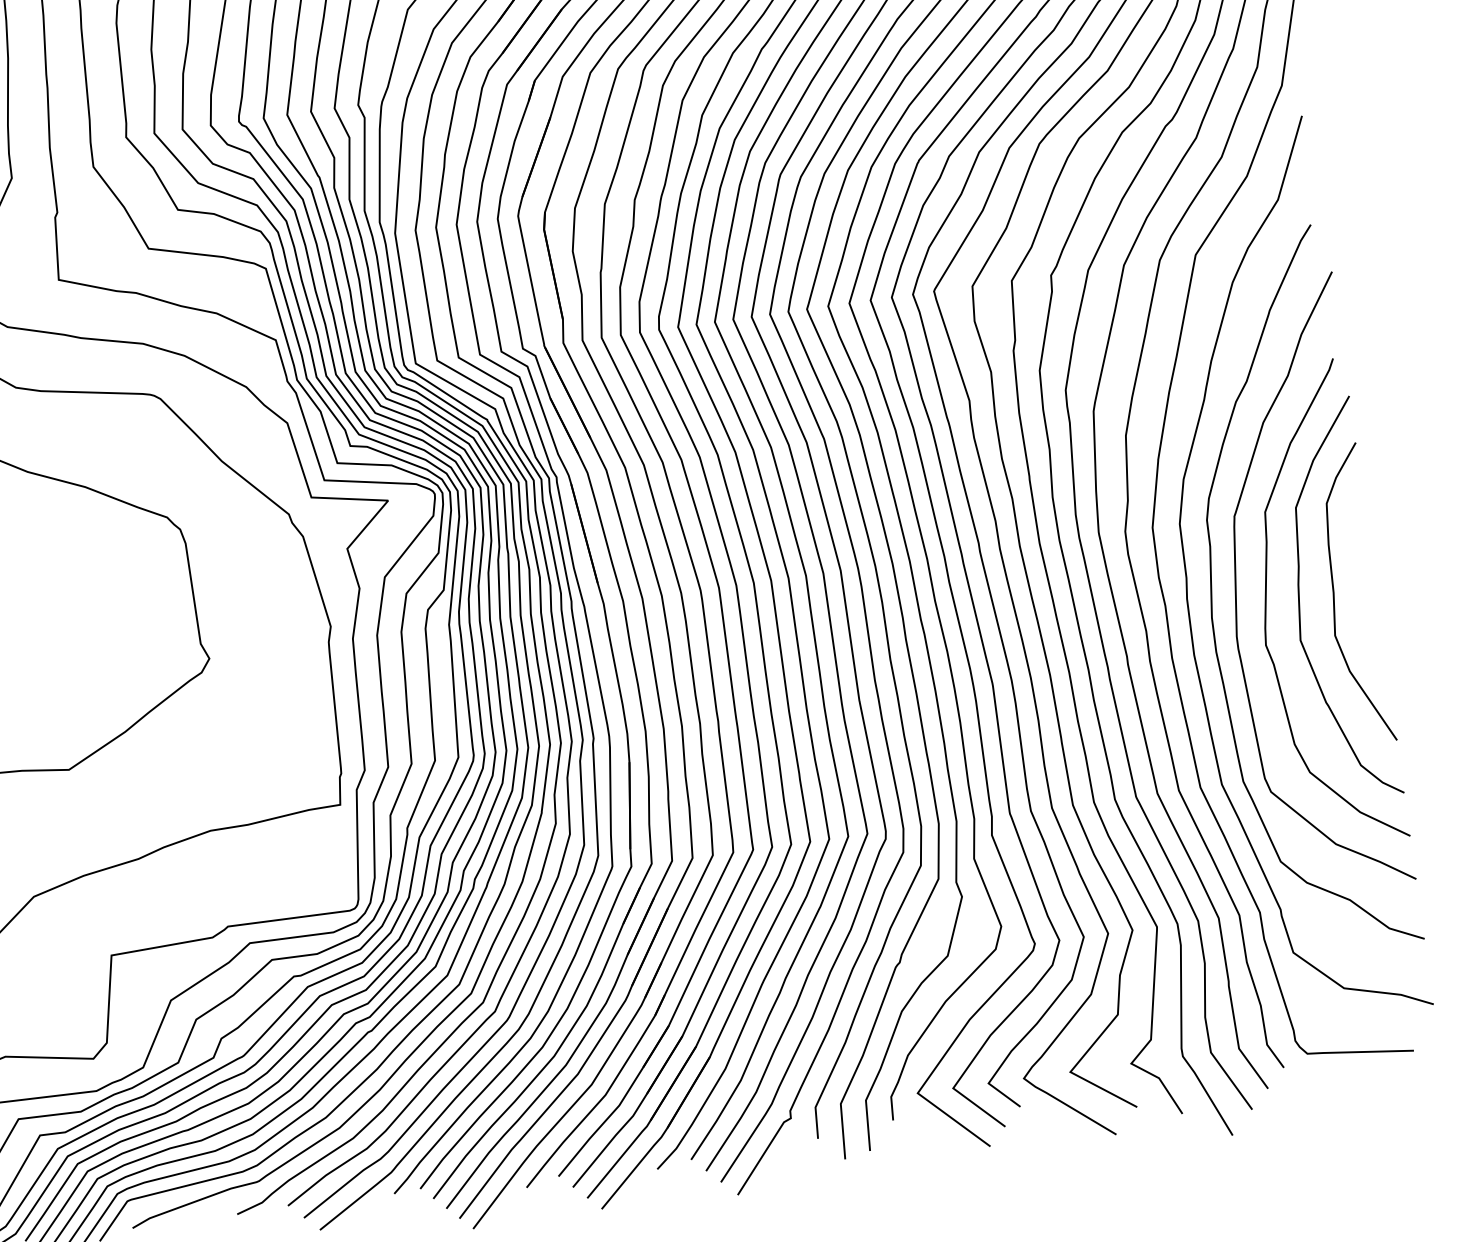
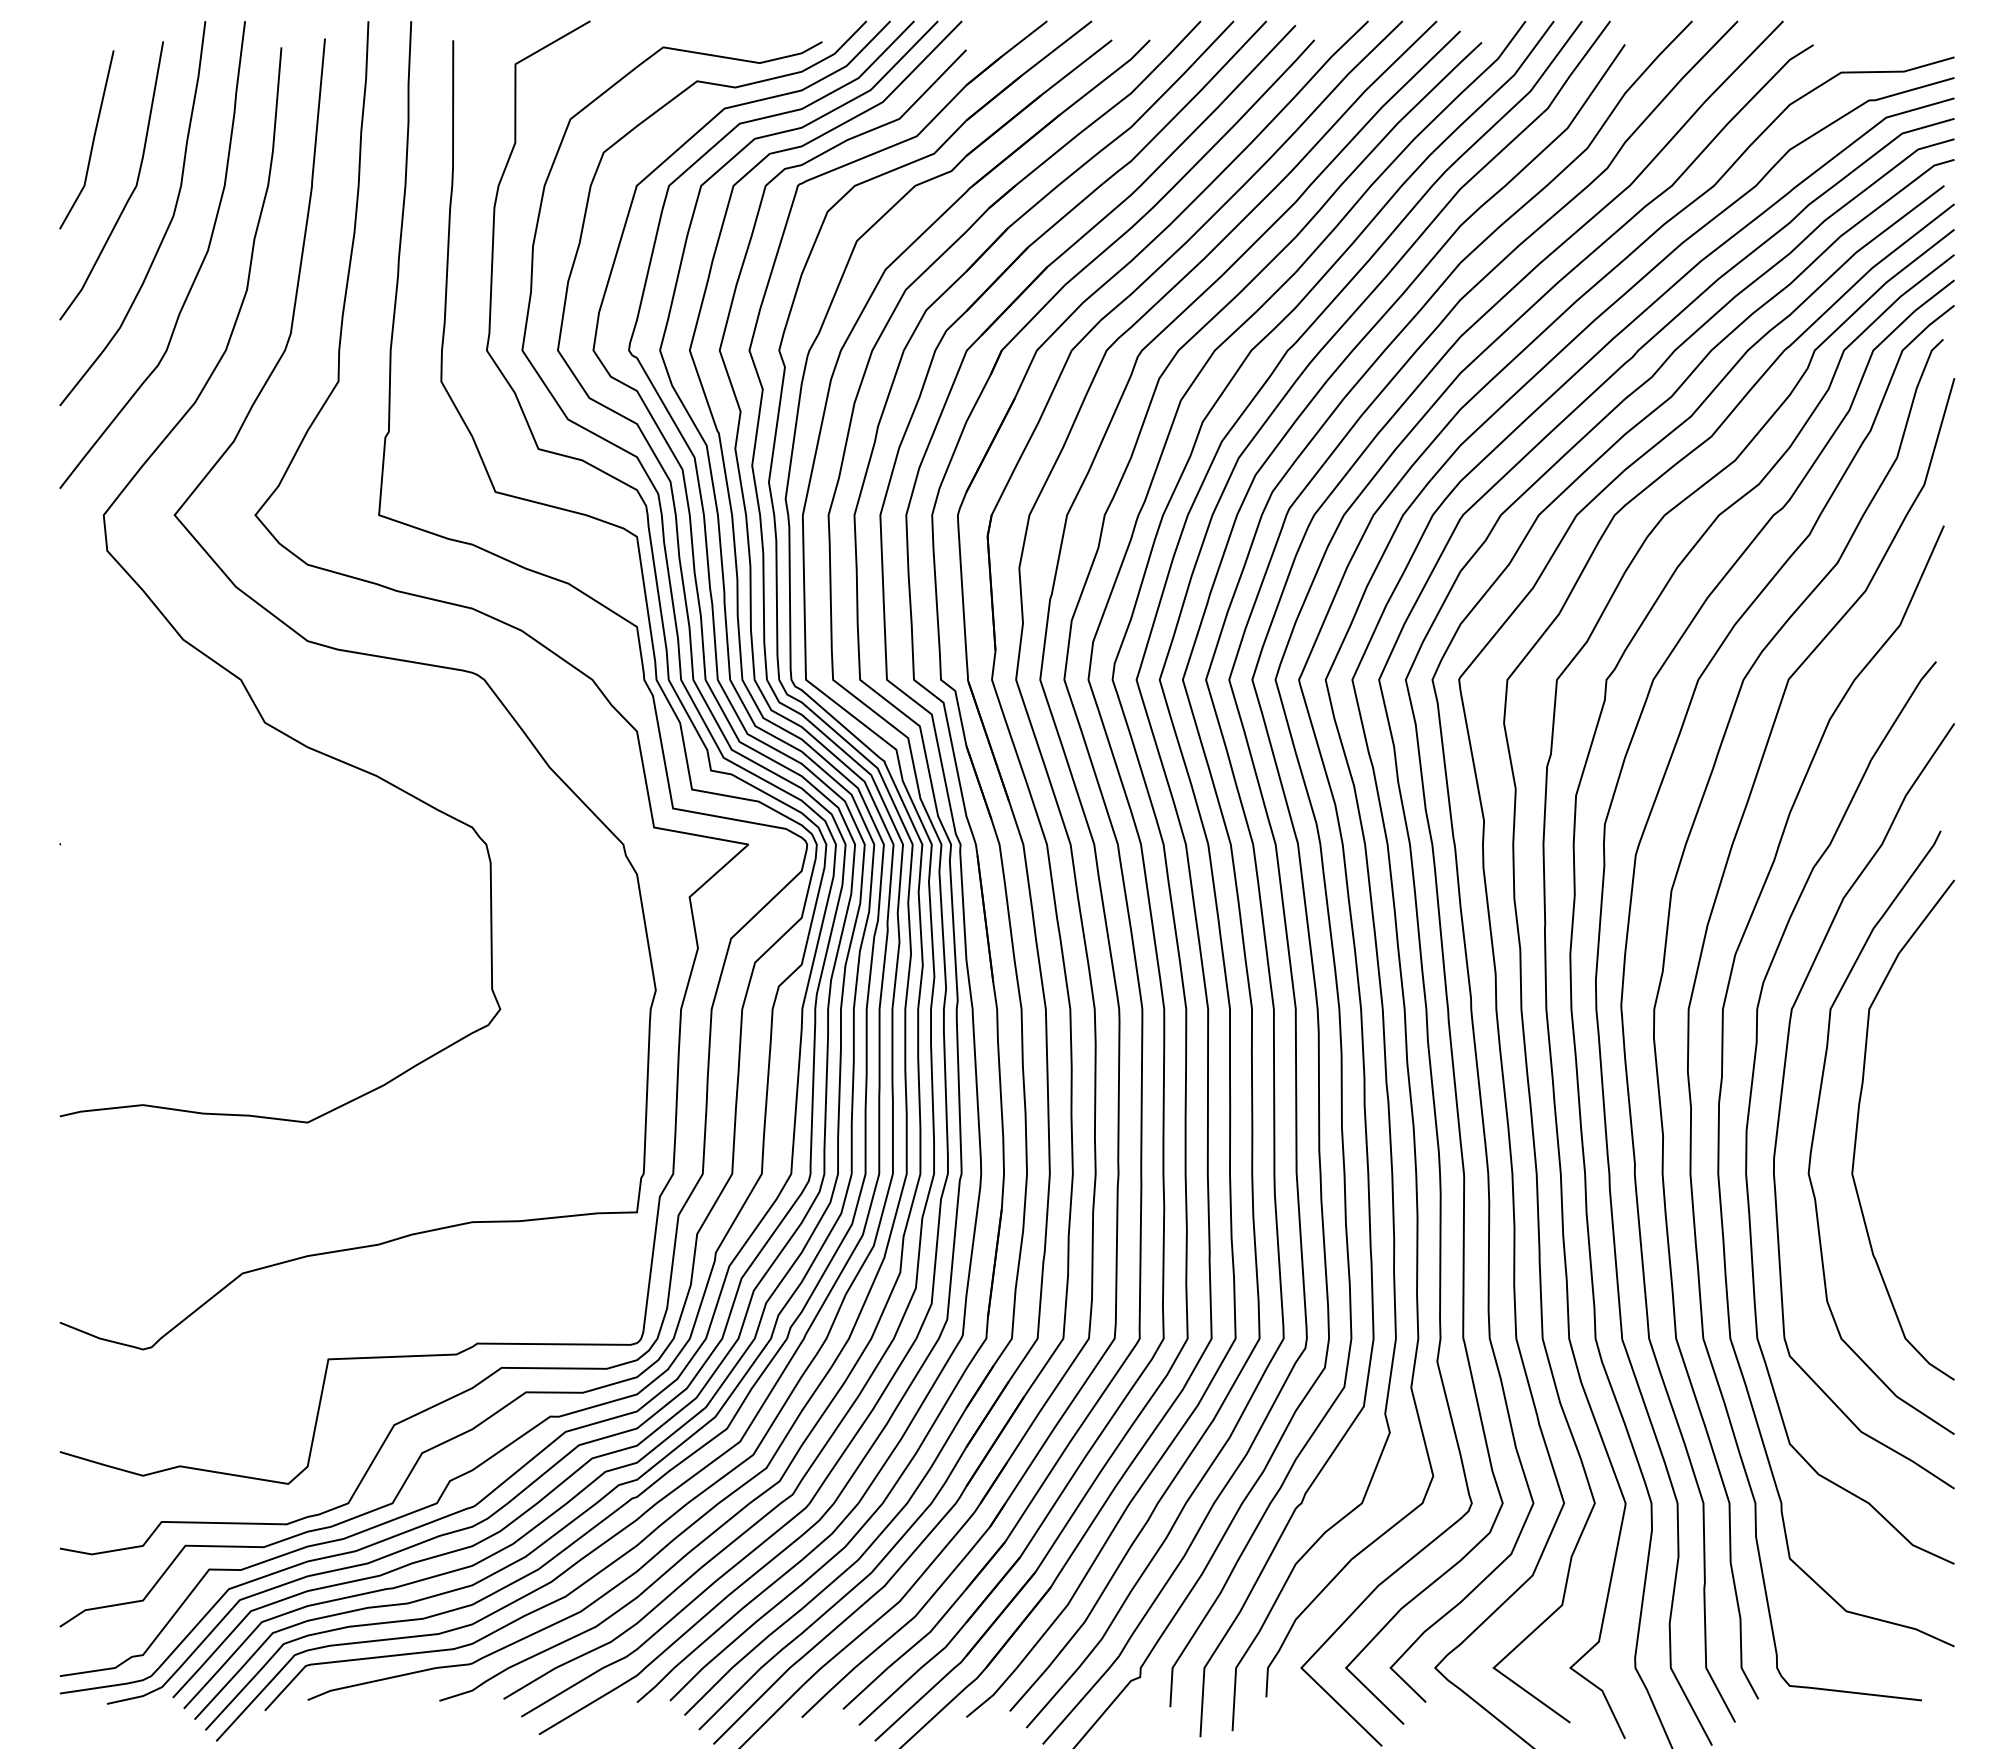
curve: (1334, 593) -> (1902, 1121), removed

